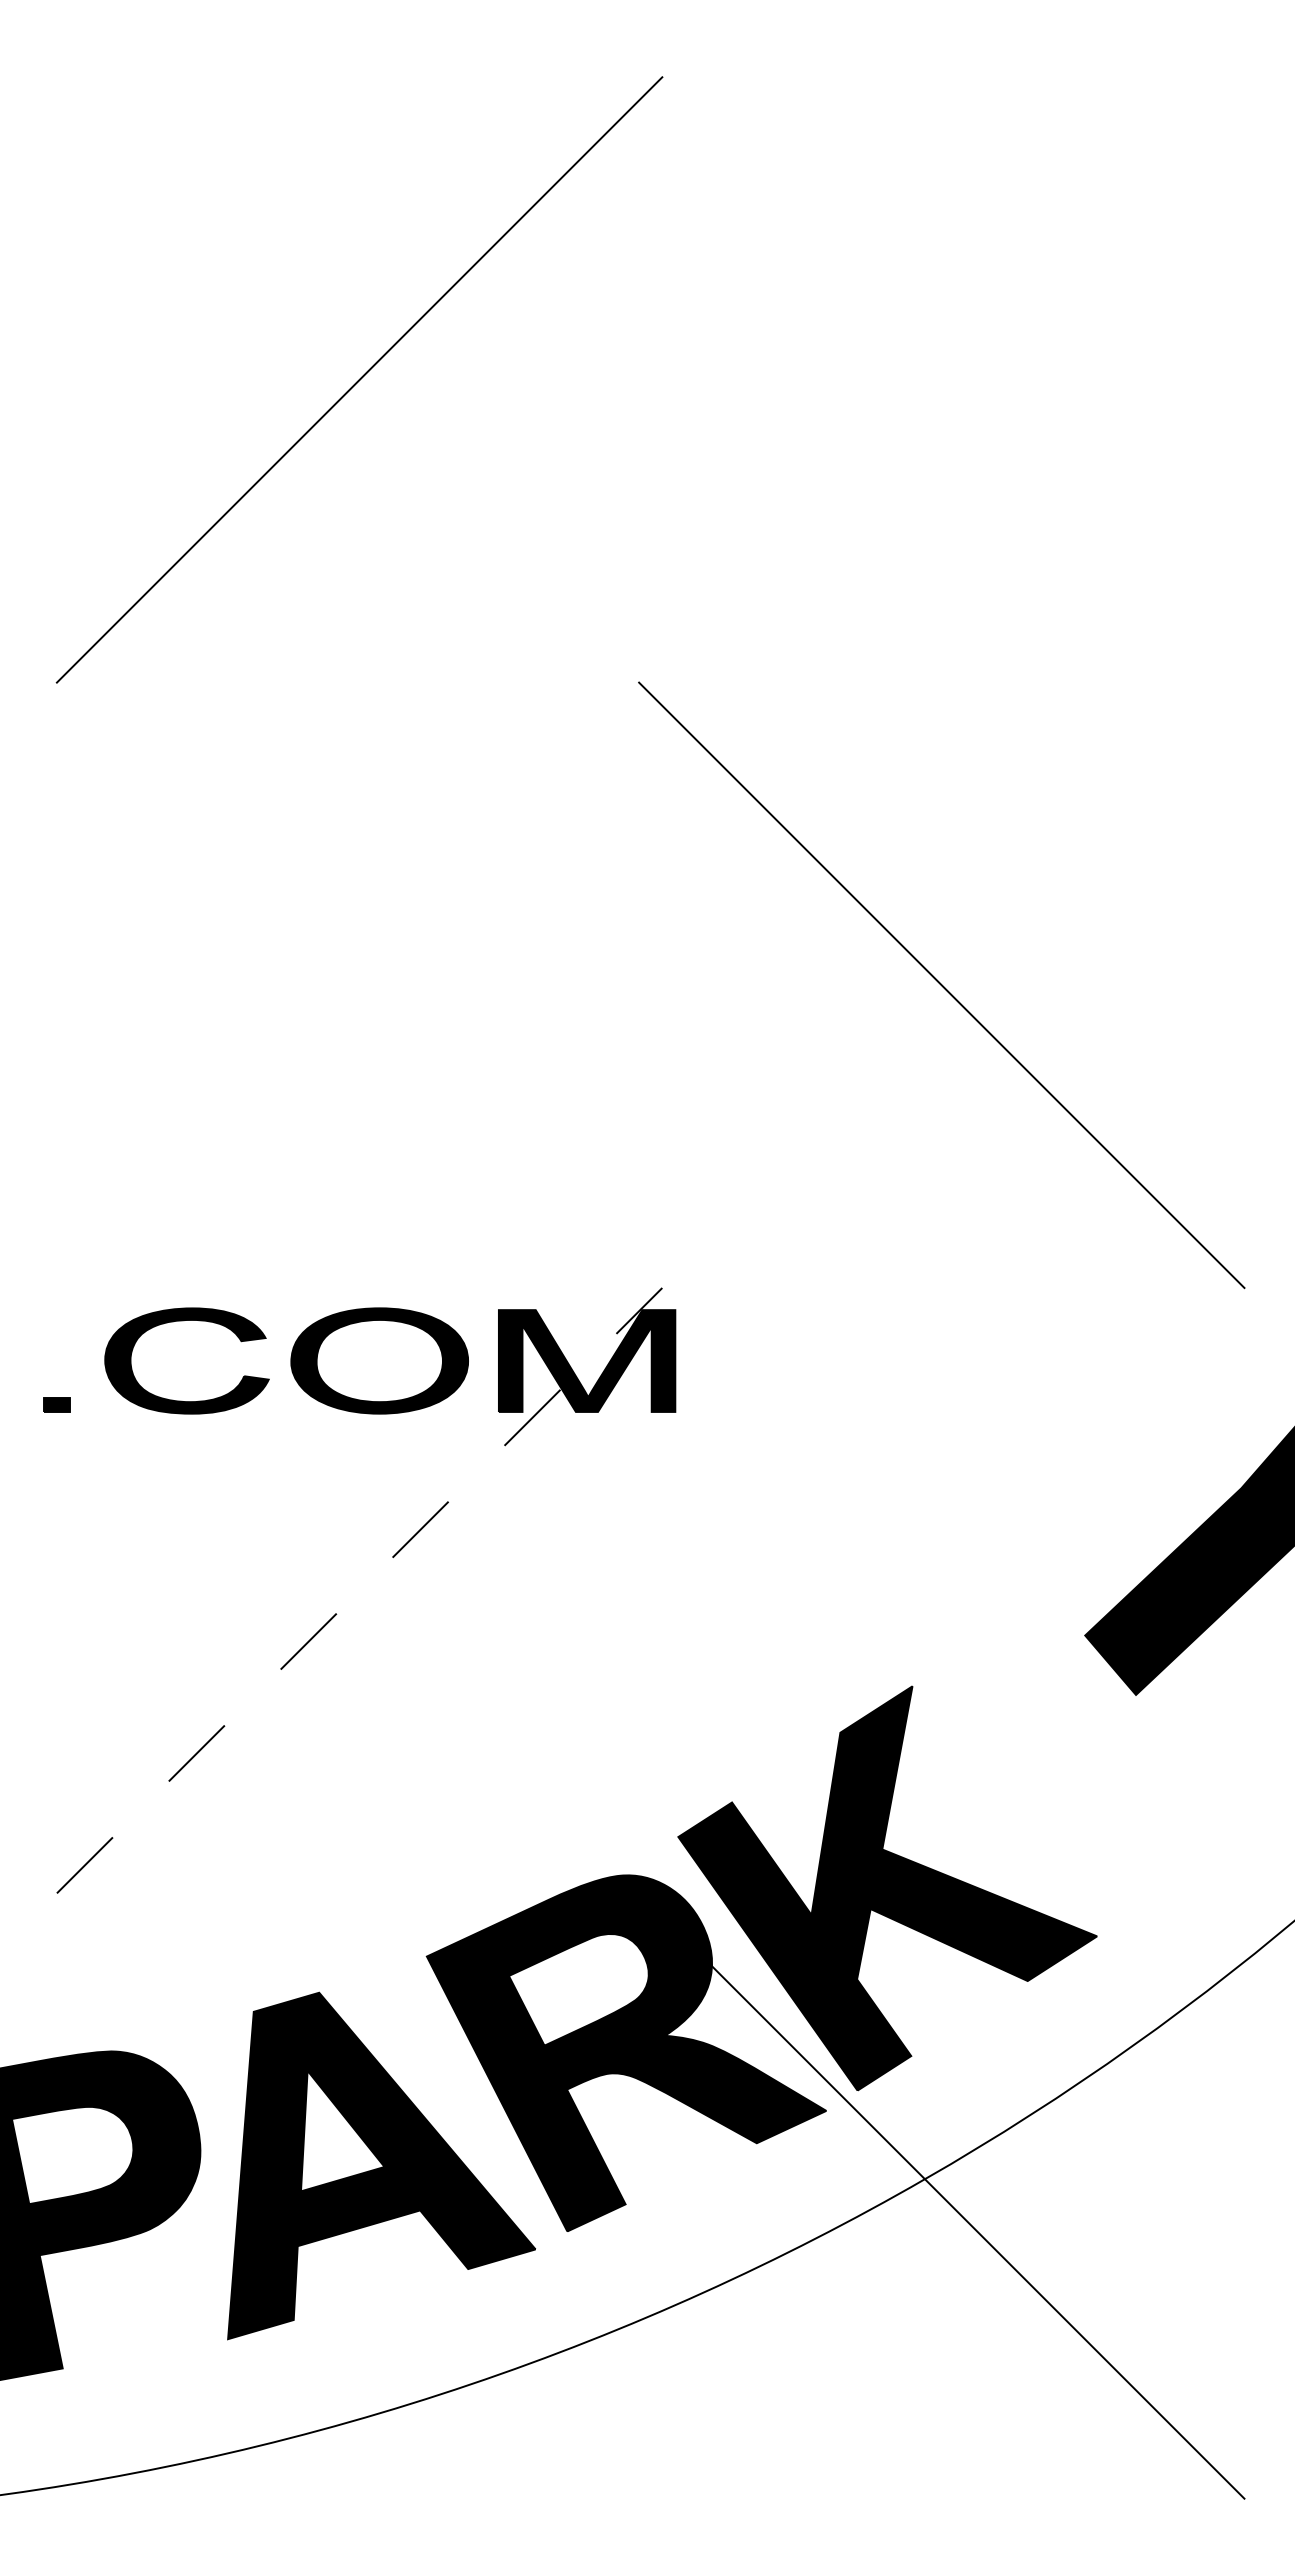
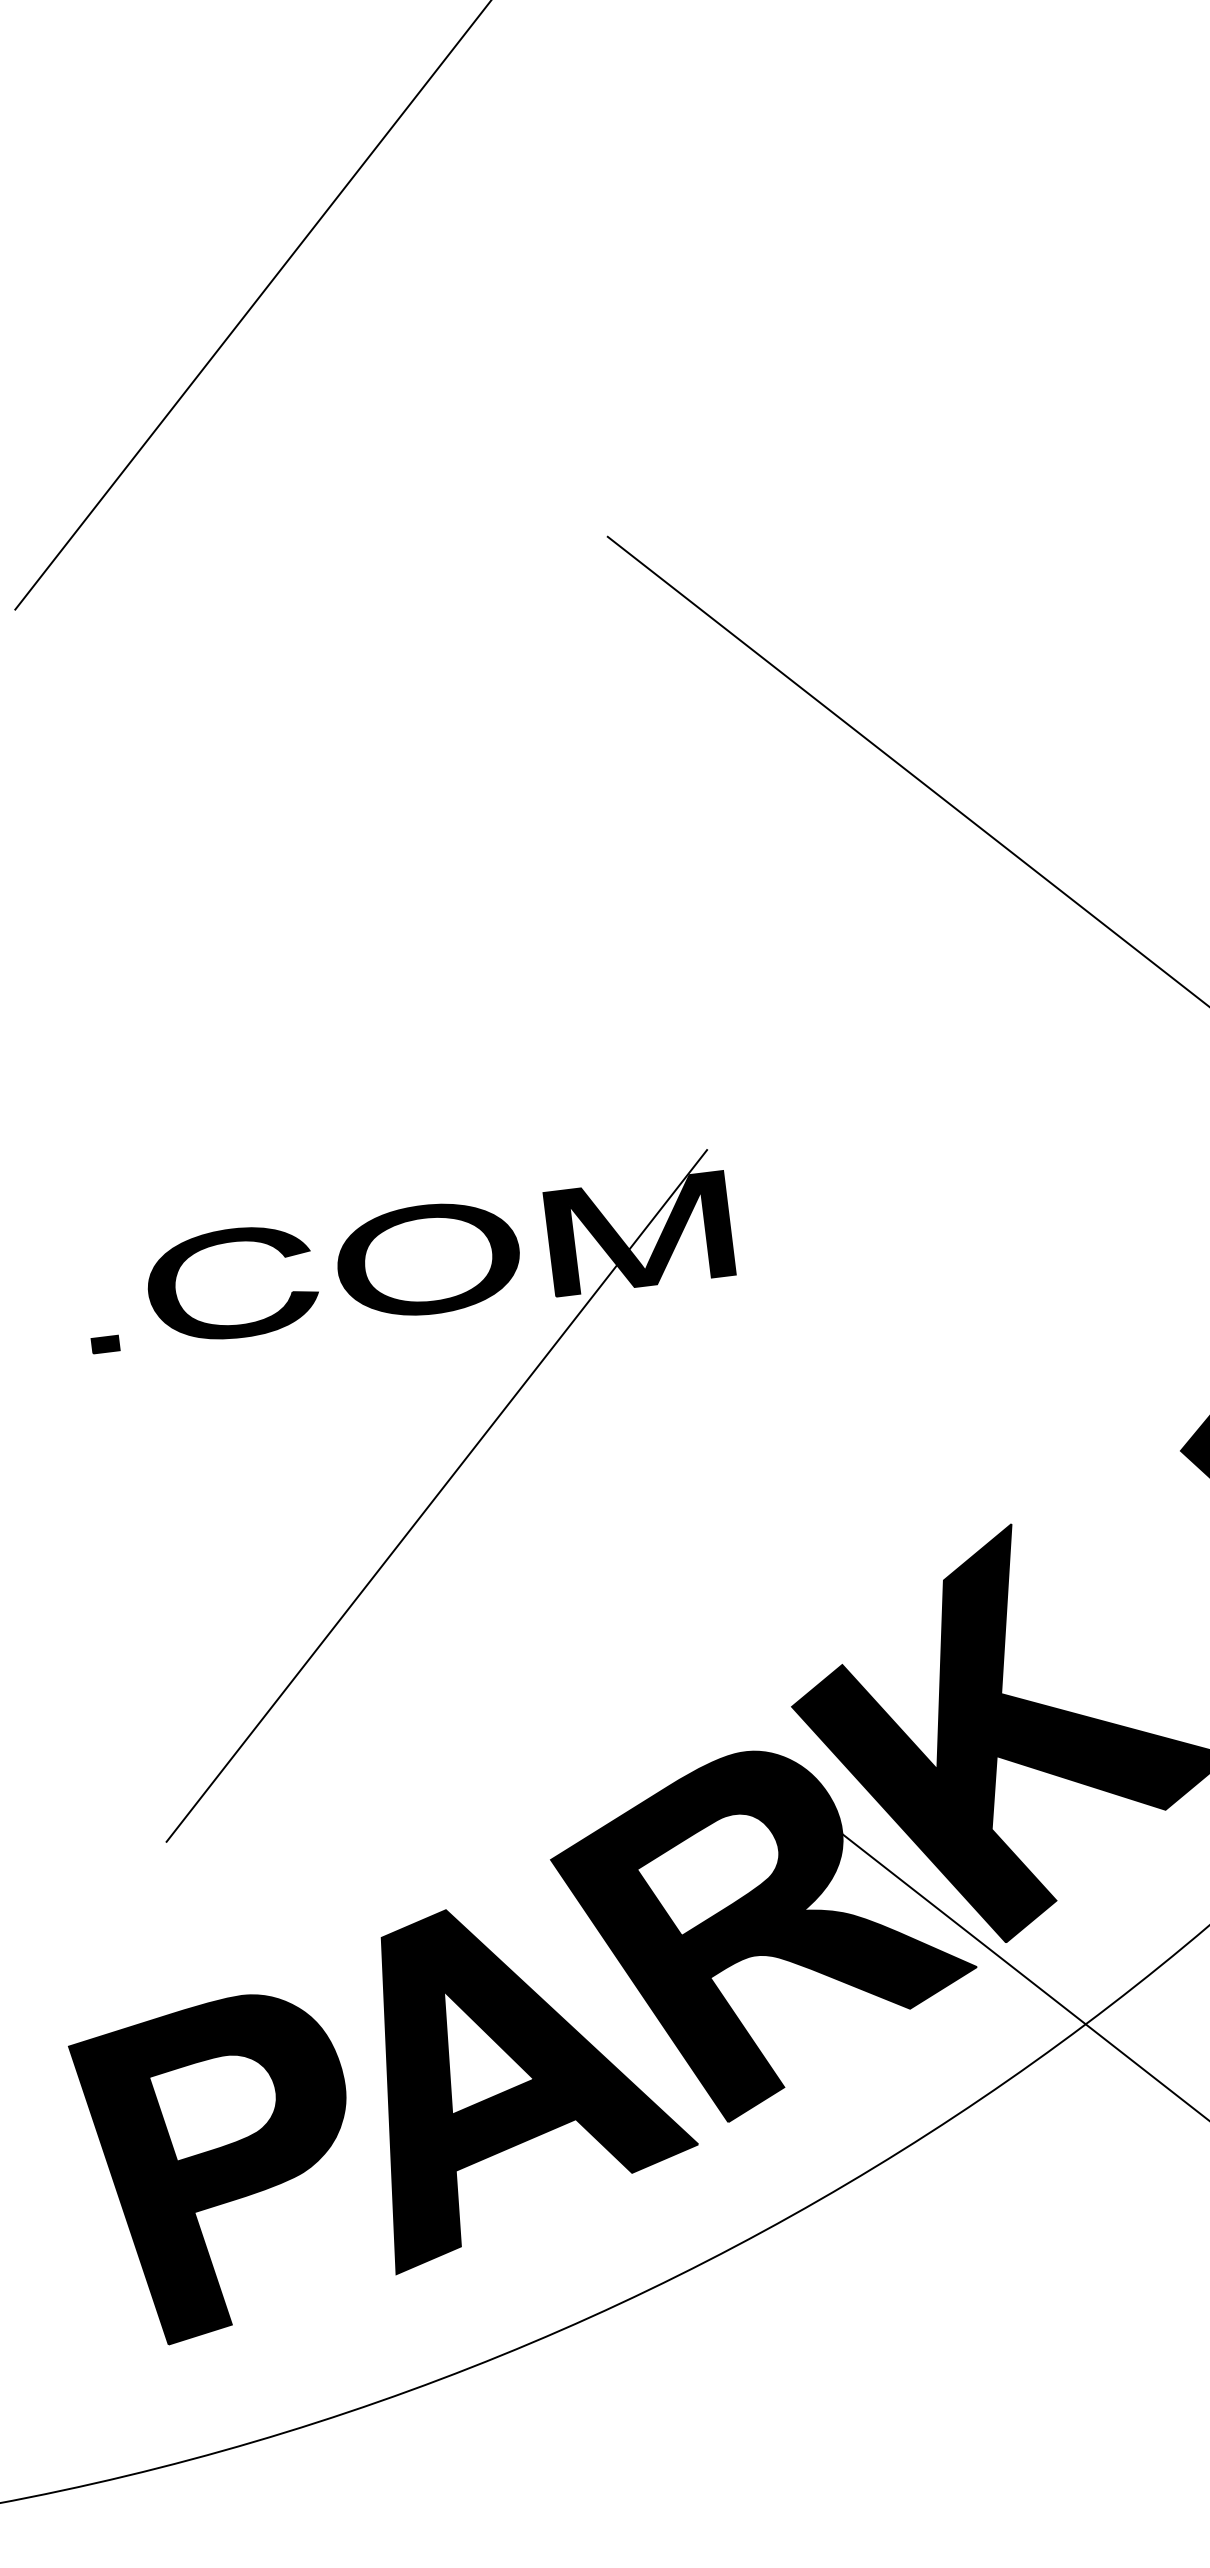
line: (359, 1590) -> (436, 1495), dashed -> solid

